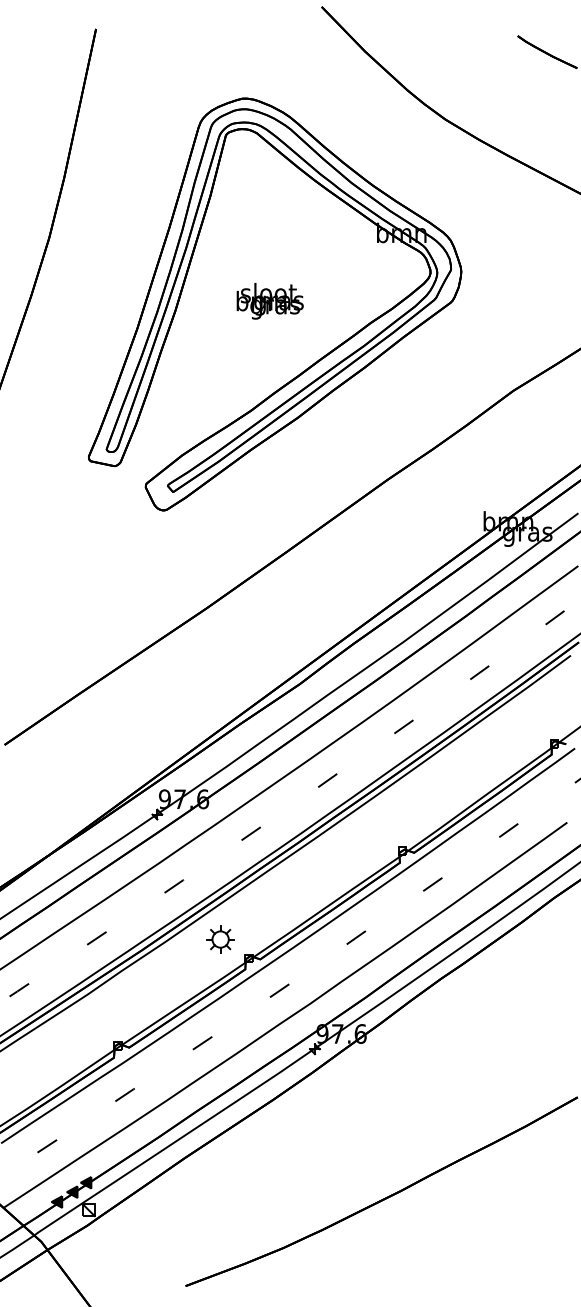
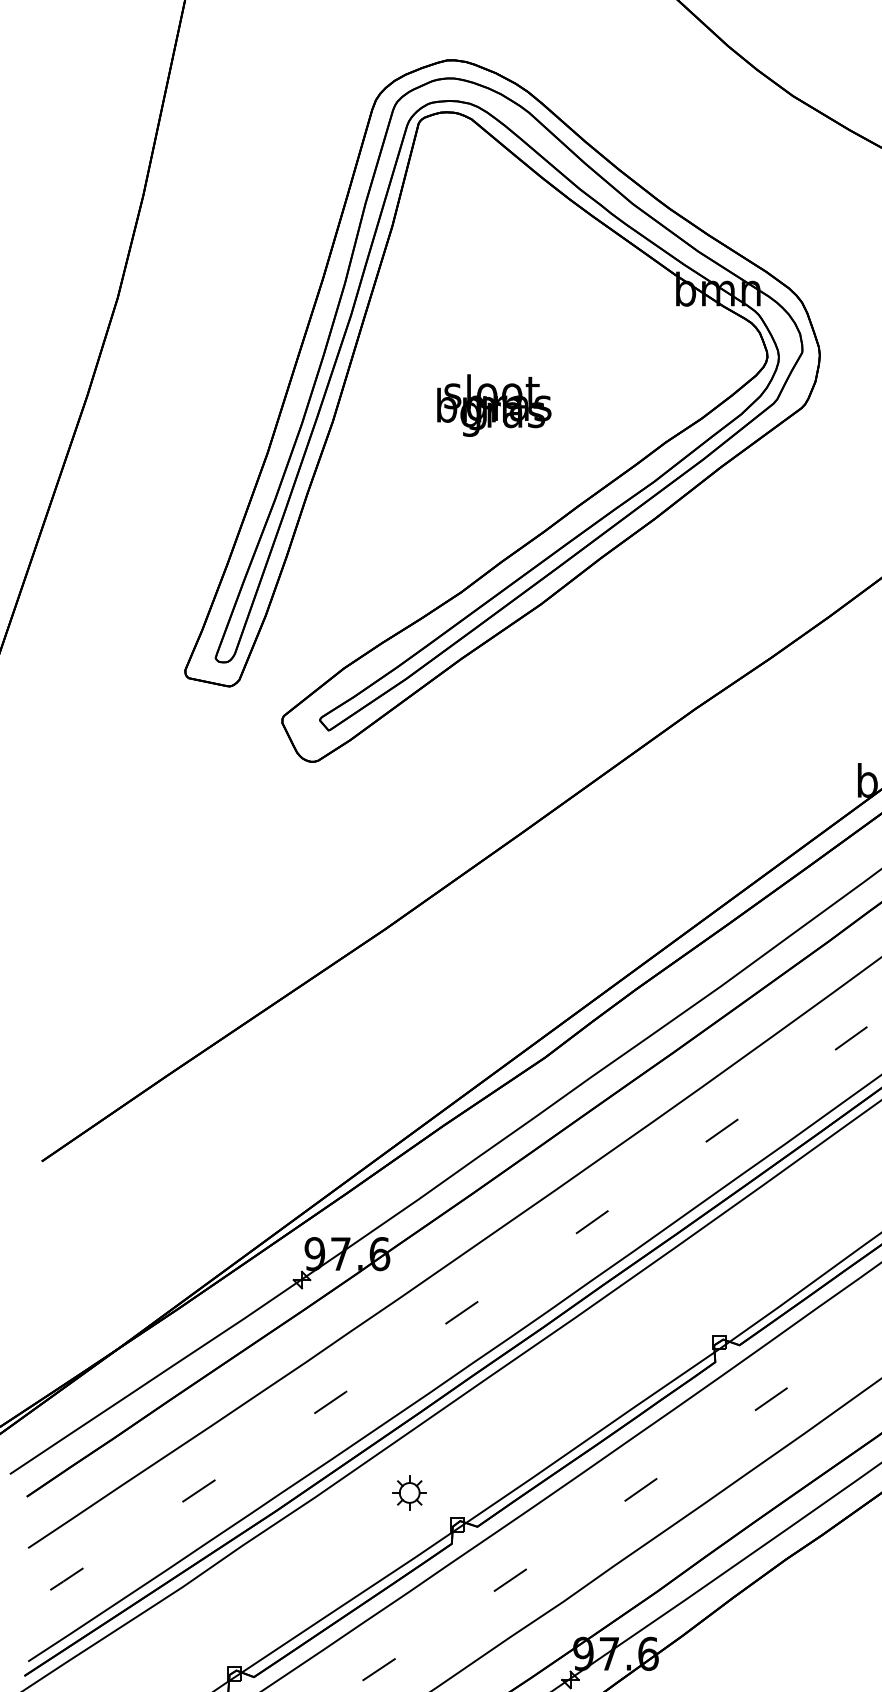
part: (220, 939) -> (409, 1492), size x0.71

